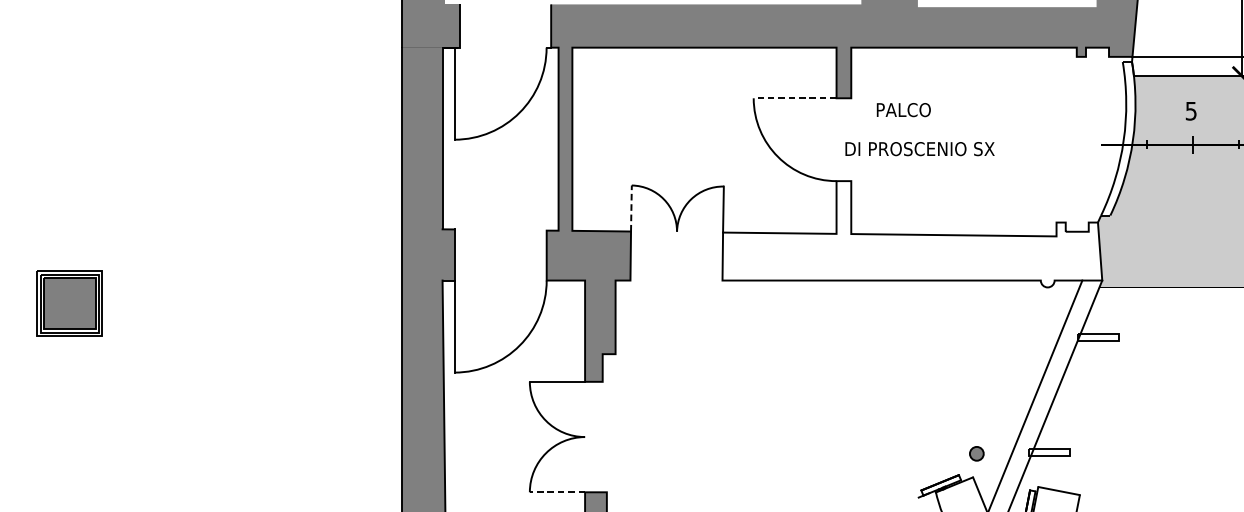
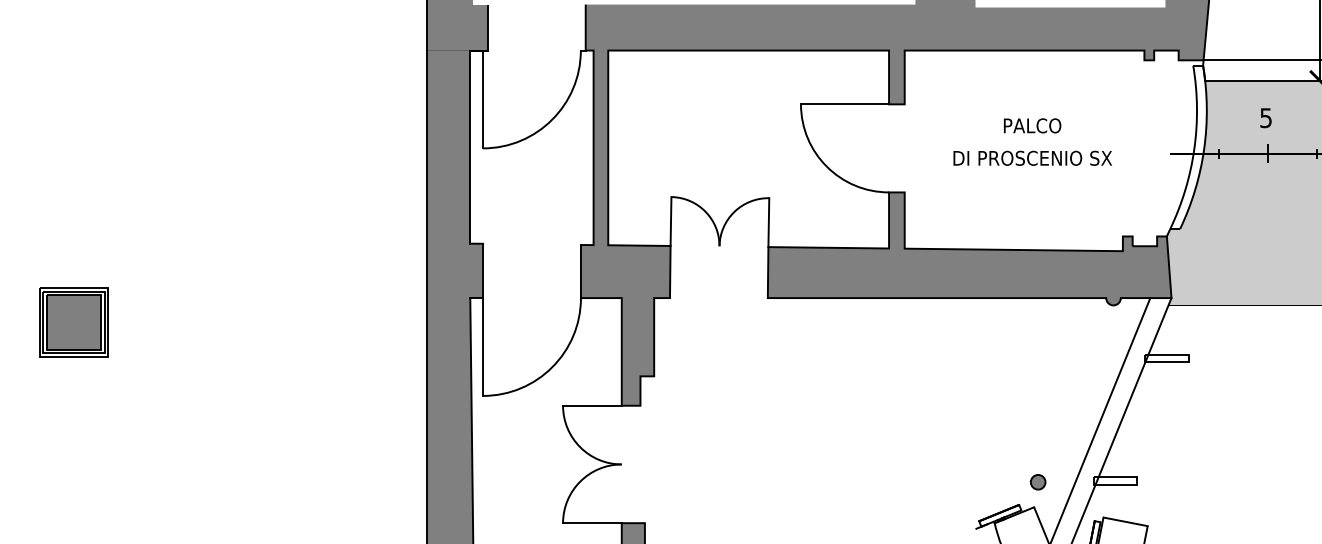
line: (794, 98) -> (844, 104), dashed -> solid
text: (903, 109) -> (1032, 125), moved
text: (919, 148) -> (1032, 157), moved
line: (631, 208) -> (671, 221), dashed -> solid
fill: (912, 233) -> (969, 248), added
line: (556, 492) -> (591, 523), dashed -> solid

